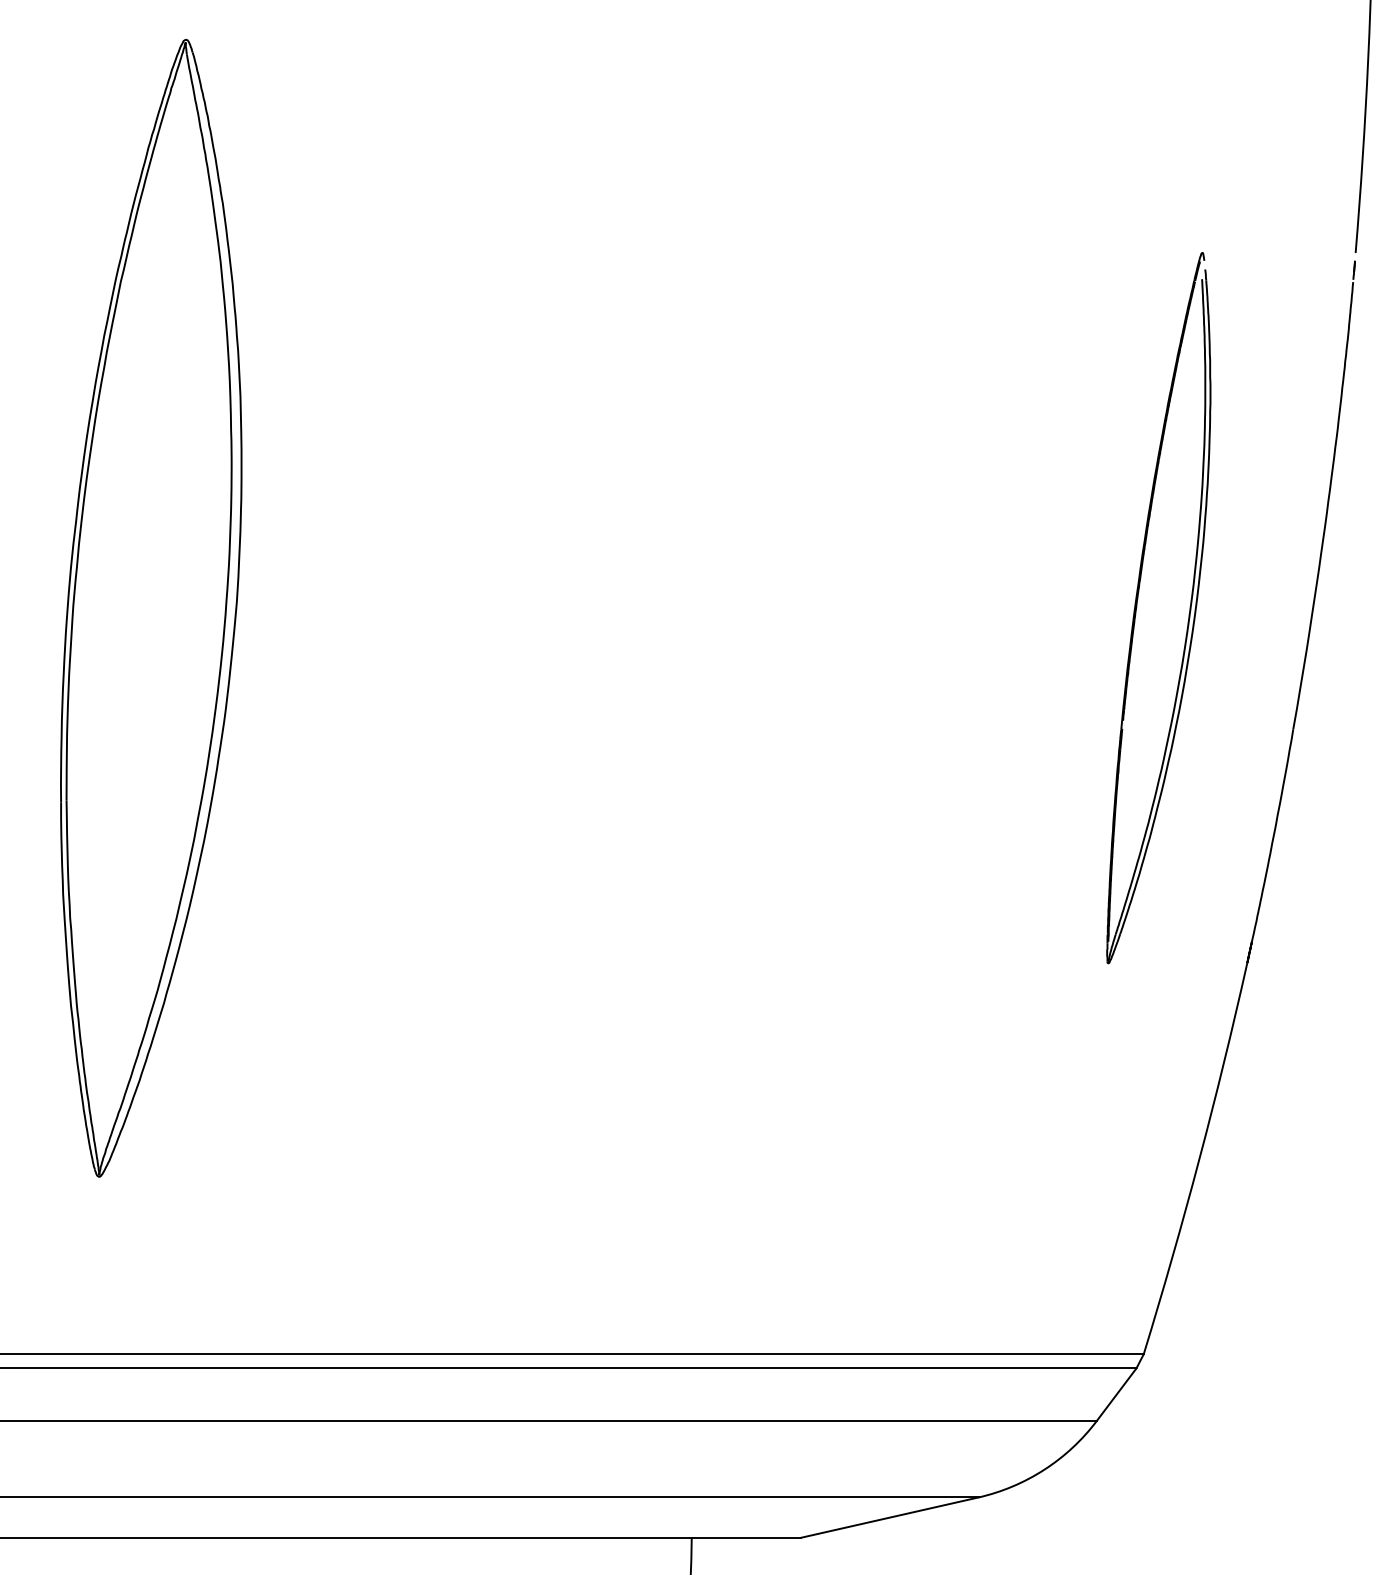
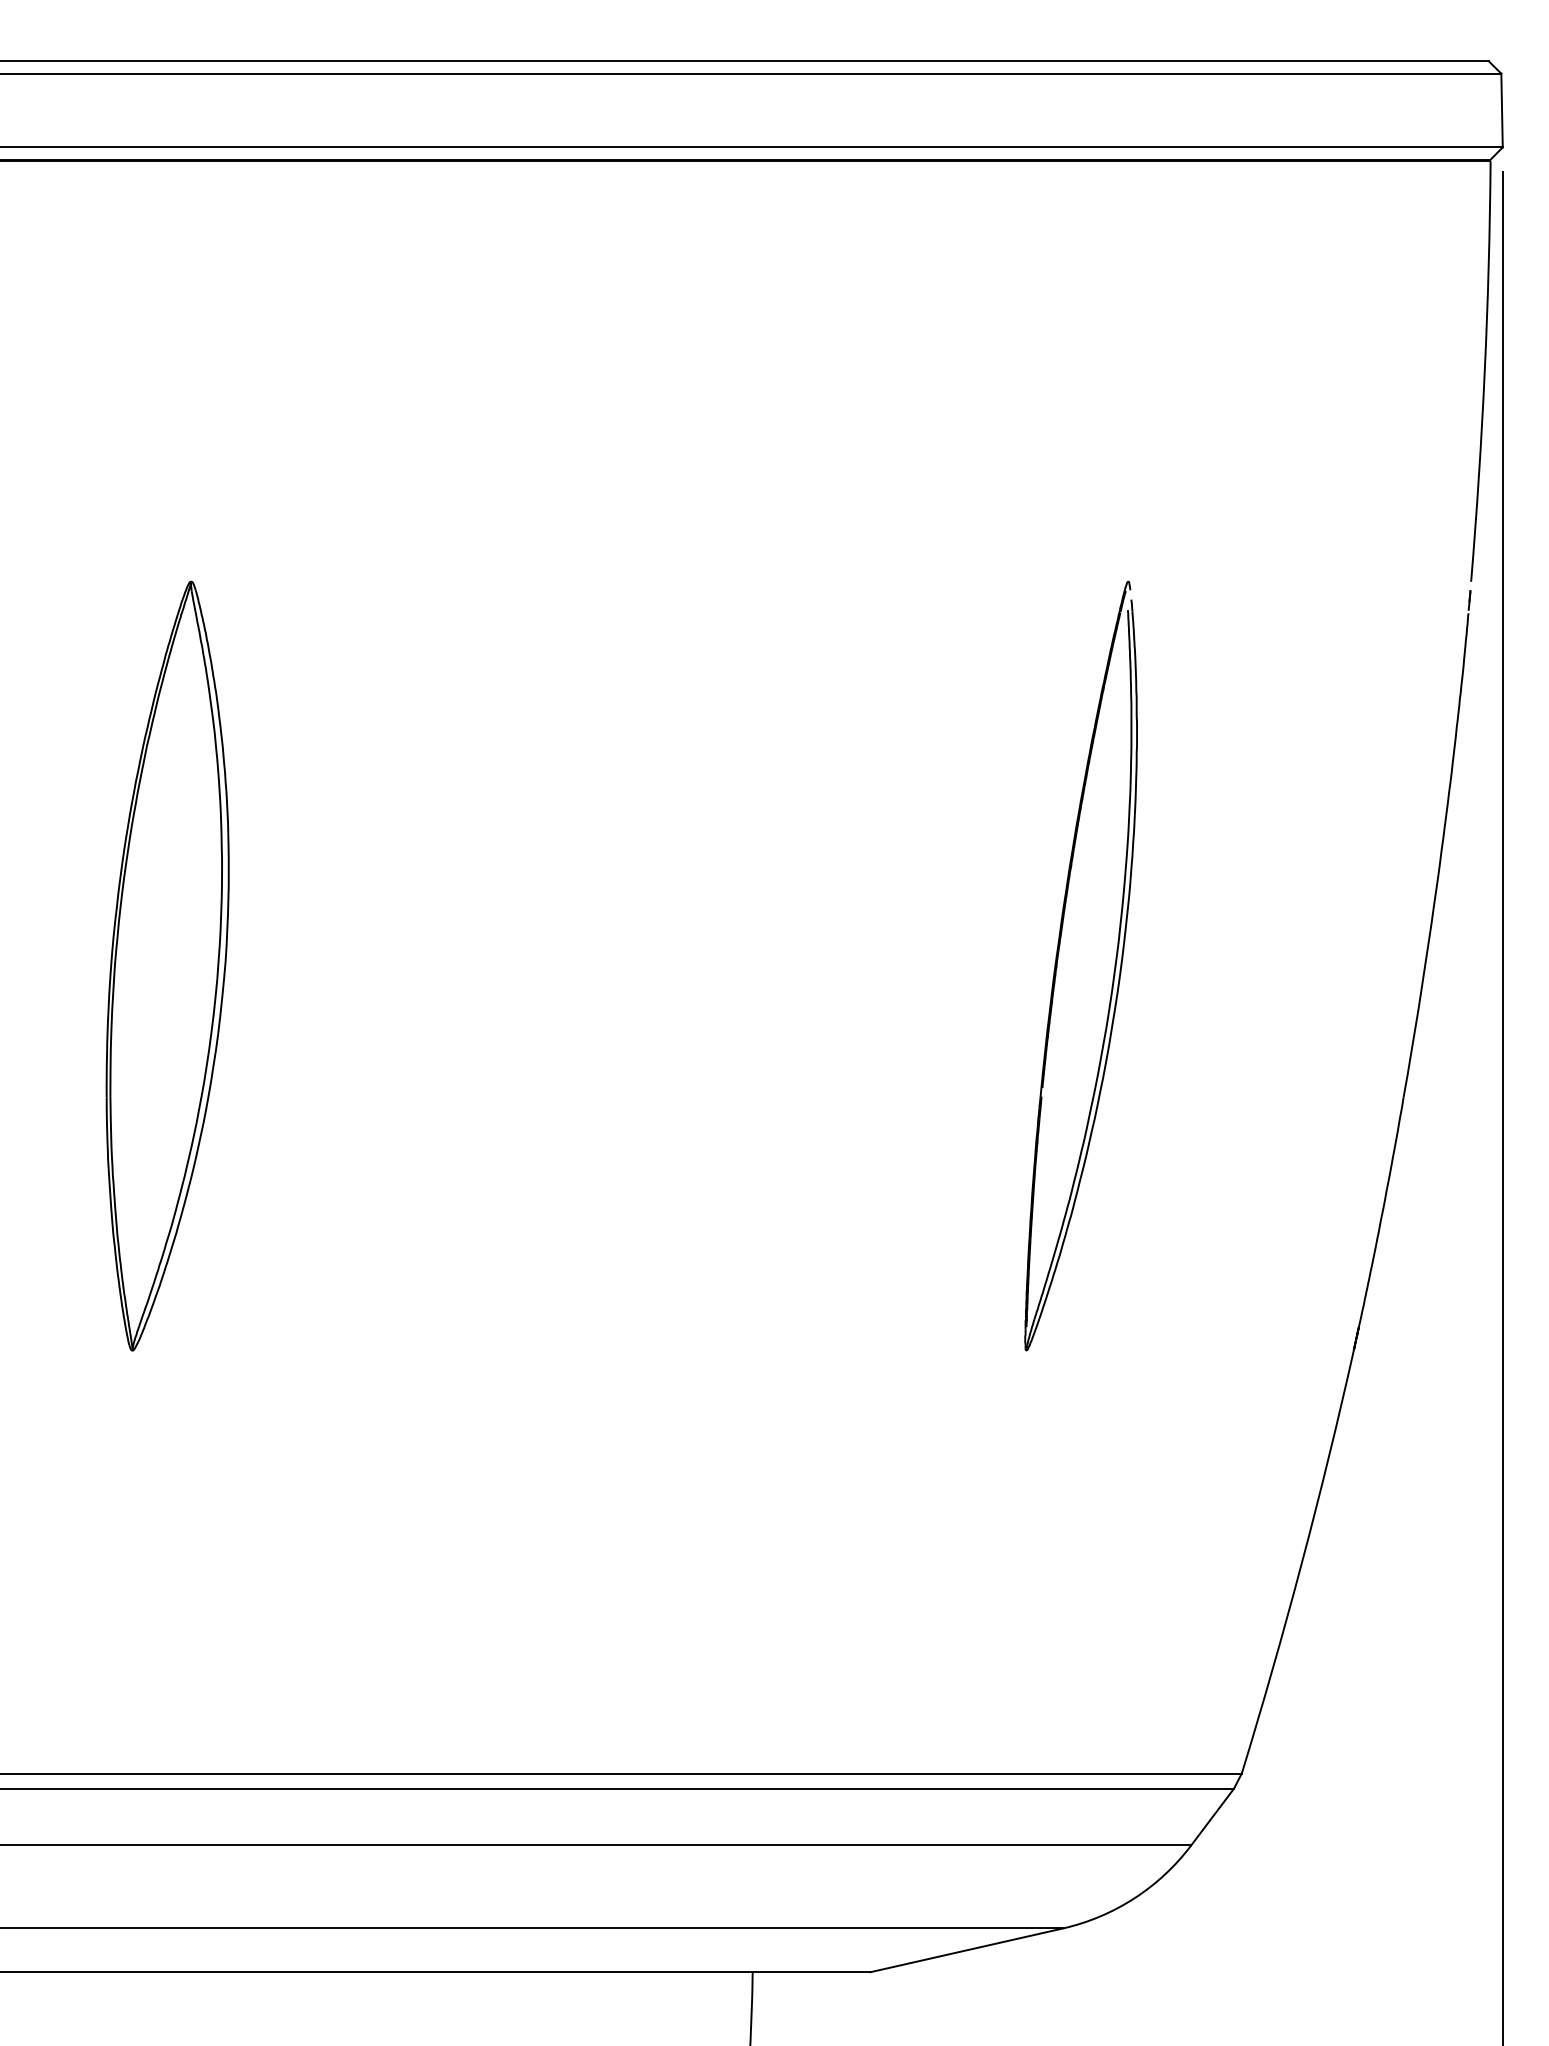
part: (1137, 602) -> (1058, 960), moved
part: (150, 607) -> (167, 965), size x0.62

